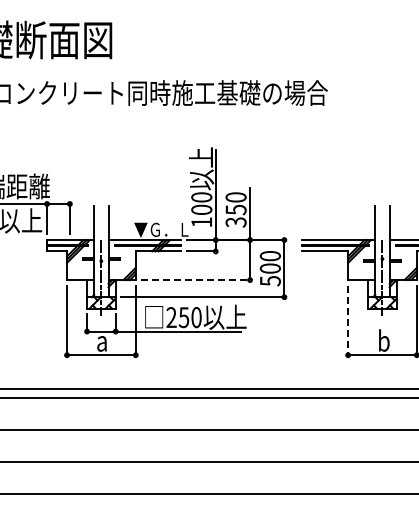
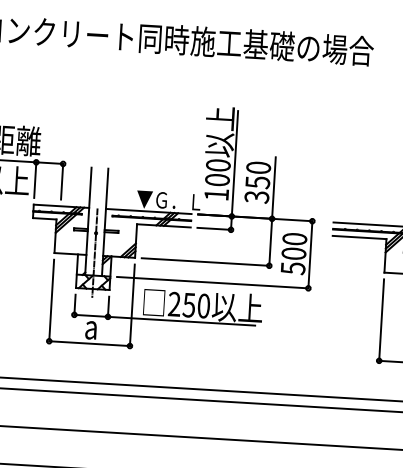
line: (196, 280) -> (206, 262), dashed -> solid
line: (348, 320) -> (382, 320), dashed -> solid

